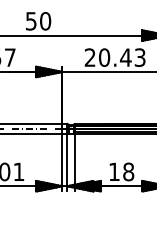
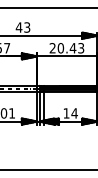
text: (37, 21) -> (22, 27), 50 -> 43
text: (128, 172) -> (74, 113), 18 -> 14

